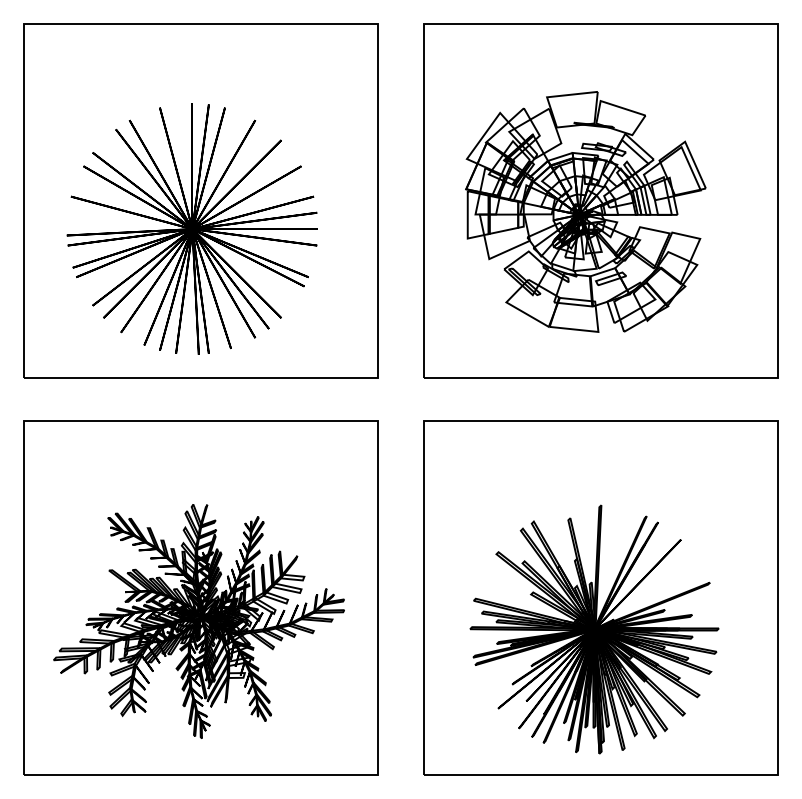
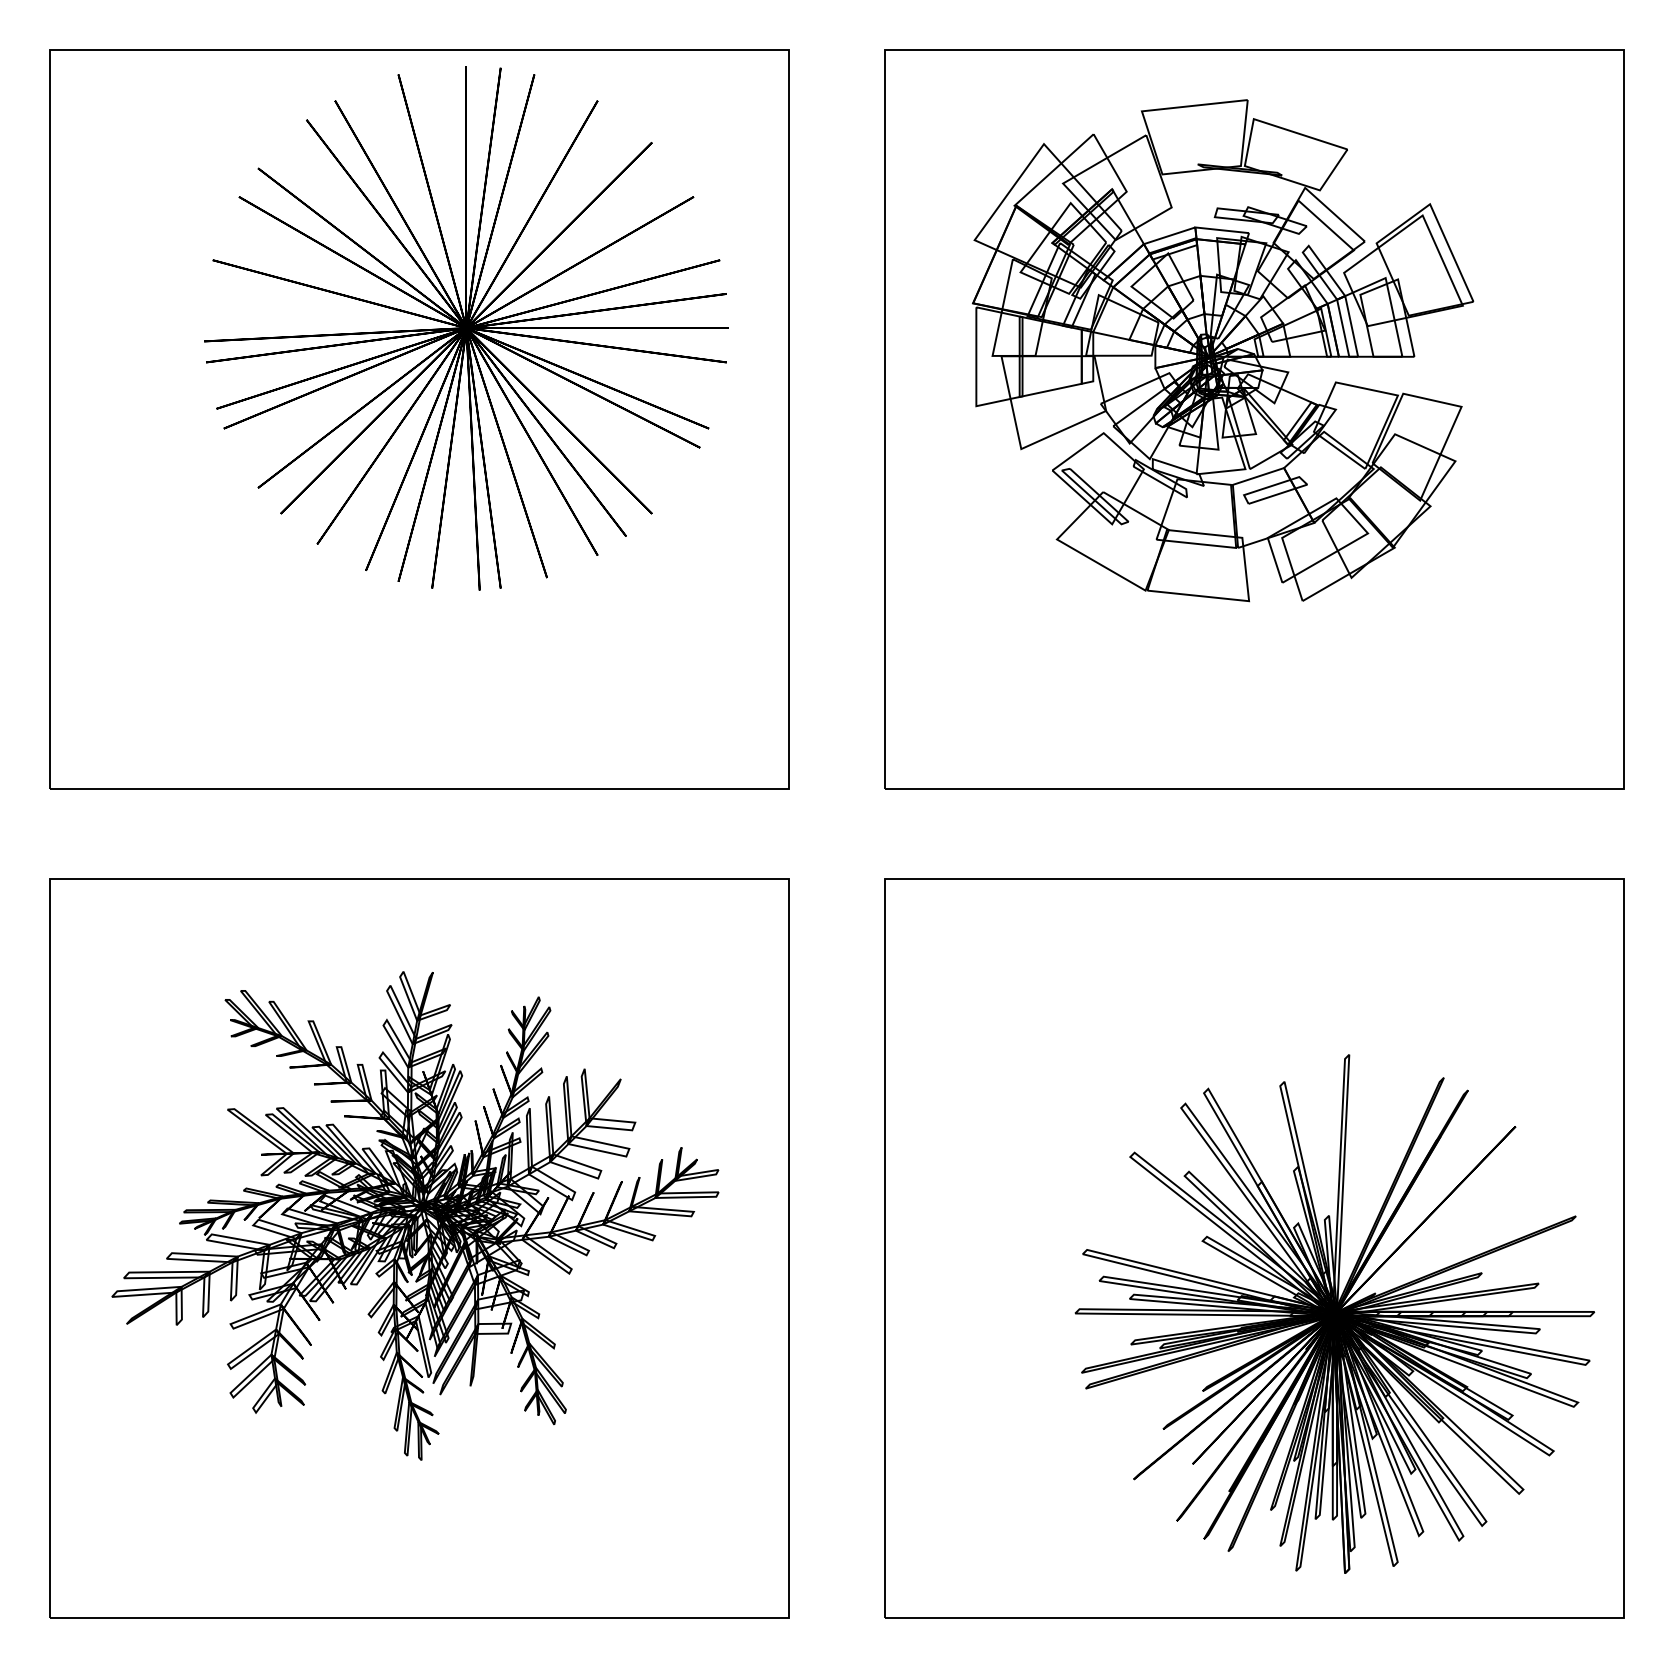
part: (585, 211) -> (1222, 349), moved
part: (191, 228) -> (464, 326), moved
part: (198, 621) -> (414, 1215), moved
part: (594, 629) -> (1334, 1314), moved

